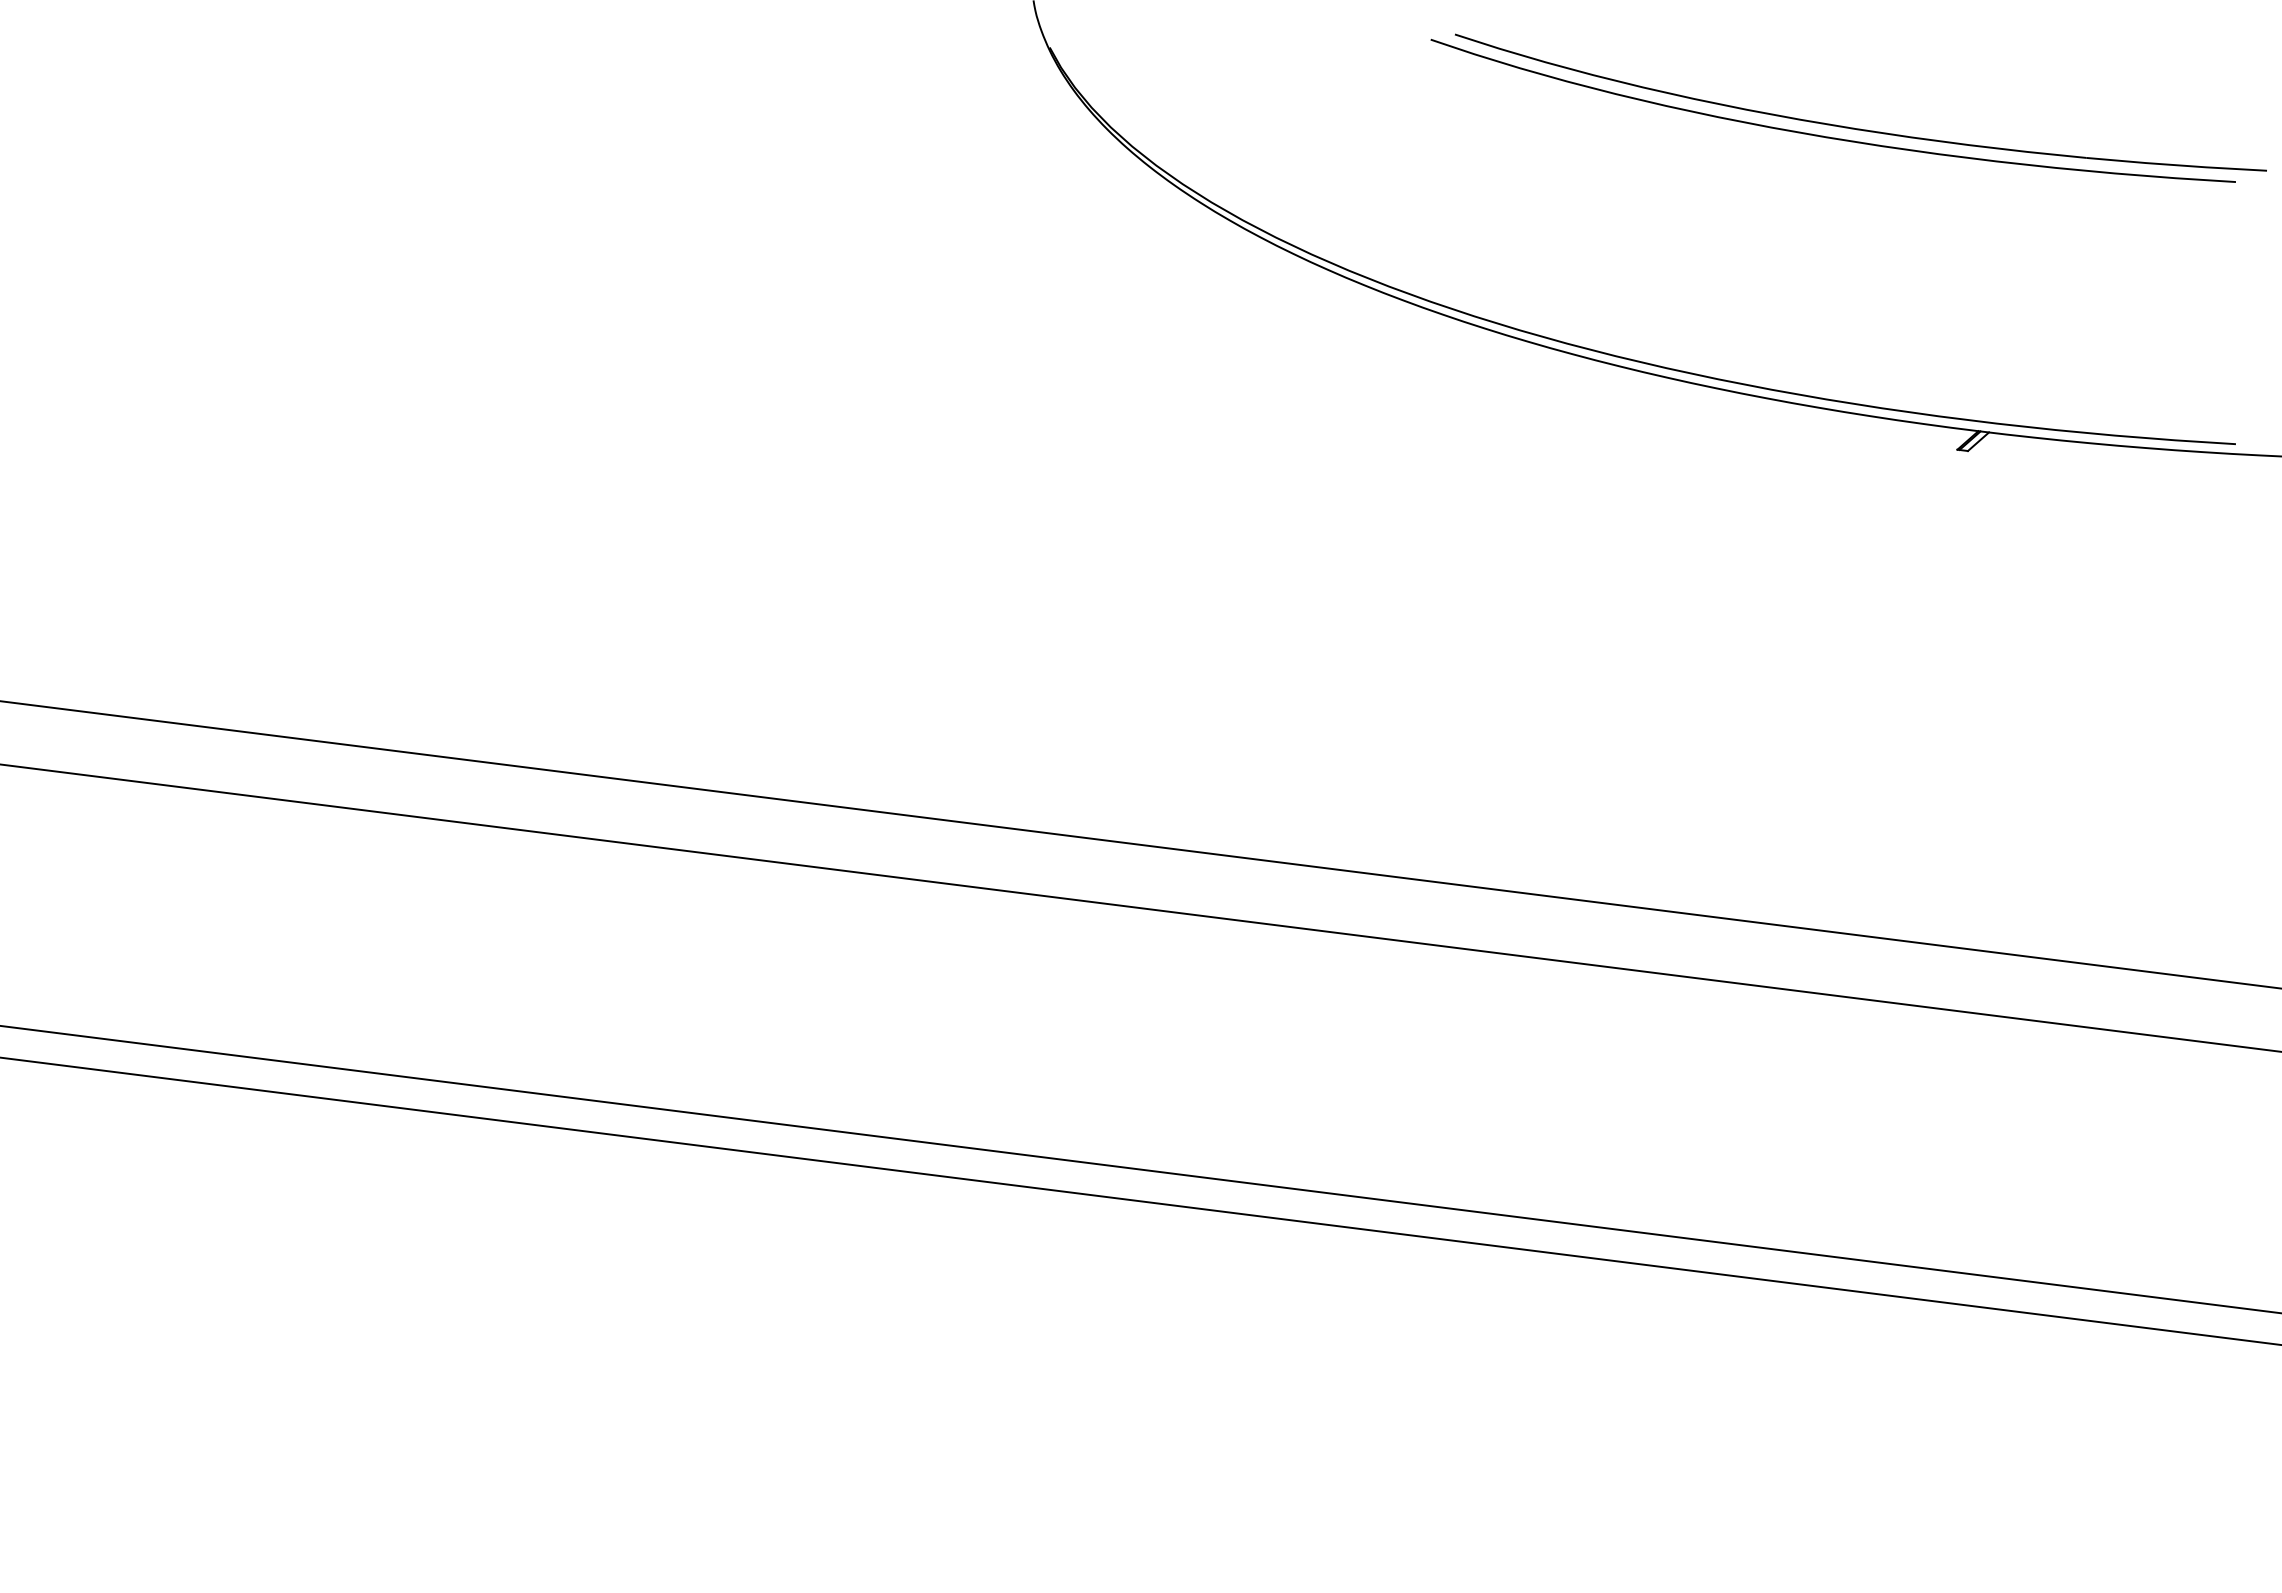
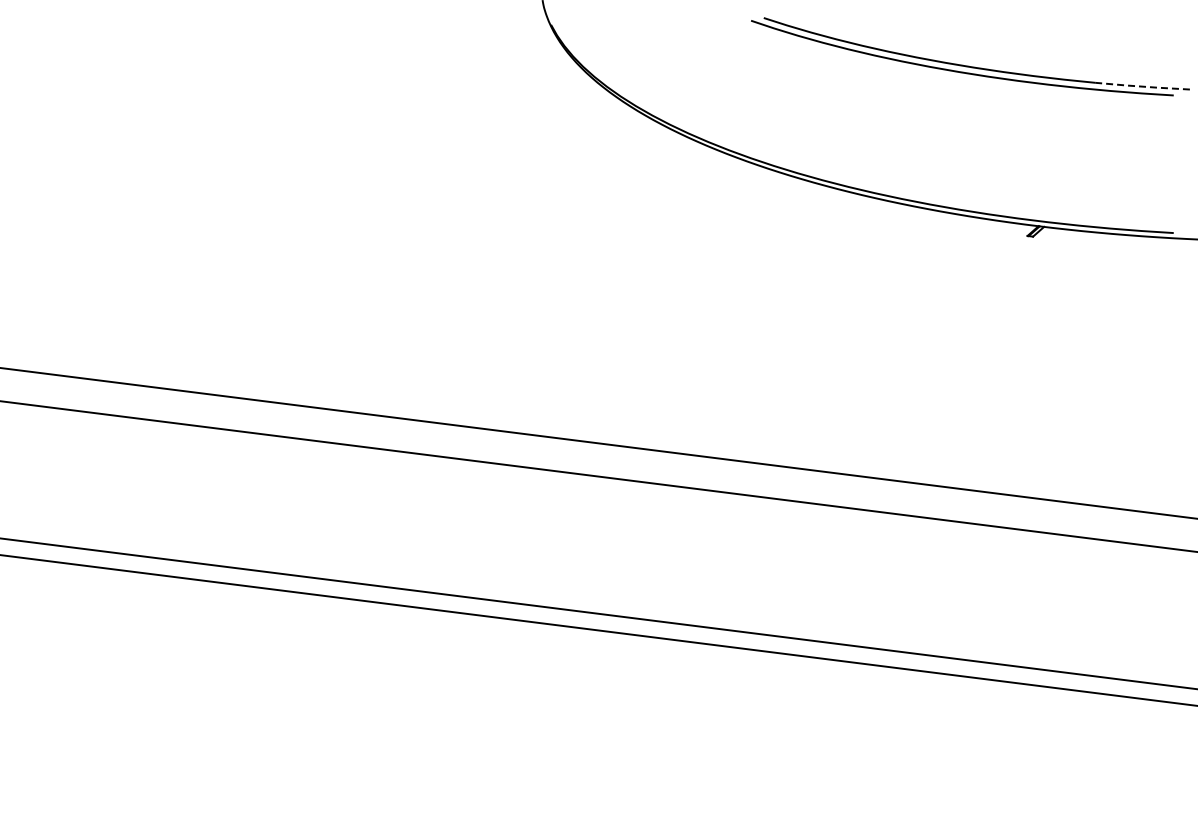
line: (2176, 164) -> (1142, 86), solid -> dashed

